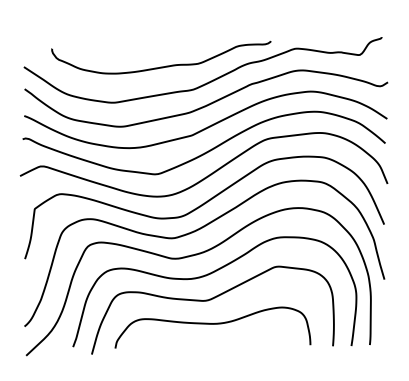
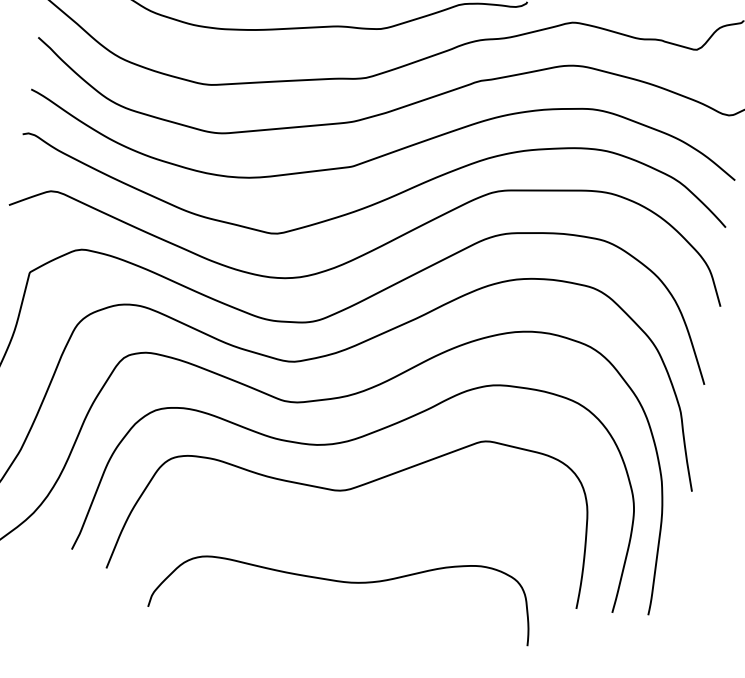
curve: (212, 324) -> (342, 583), moved

